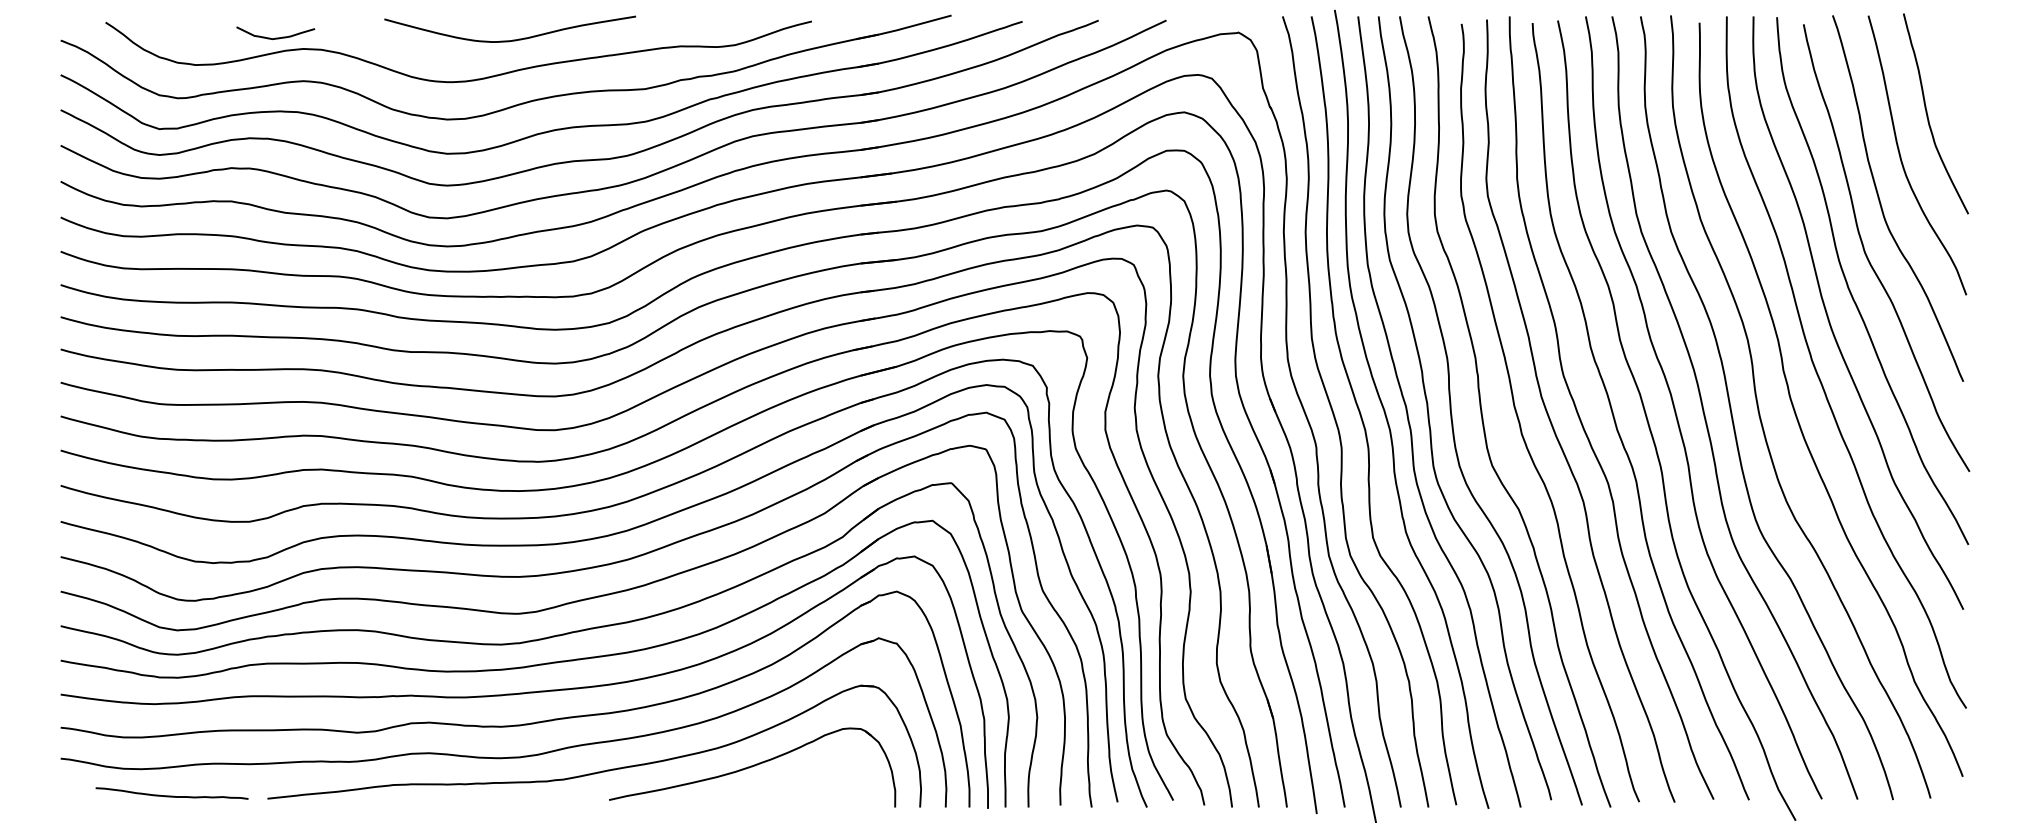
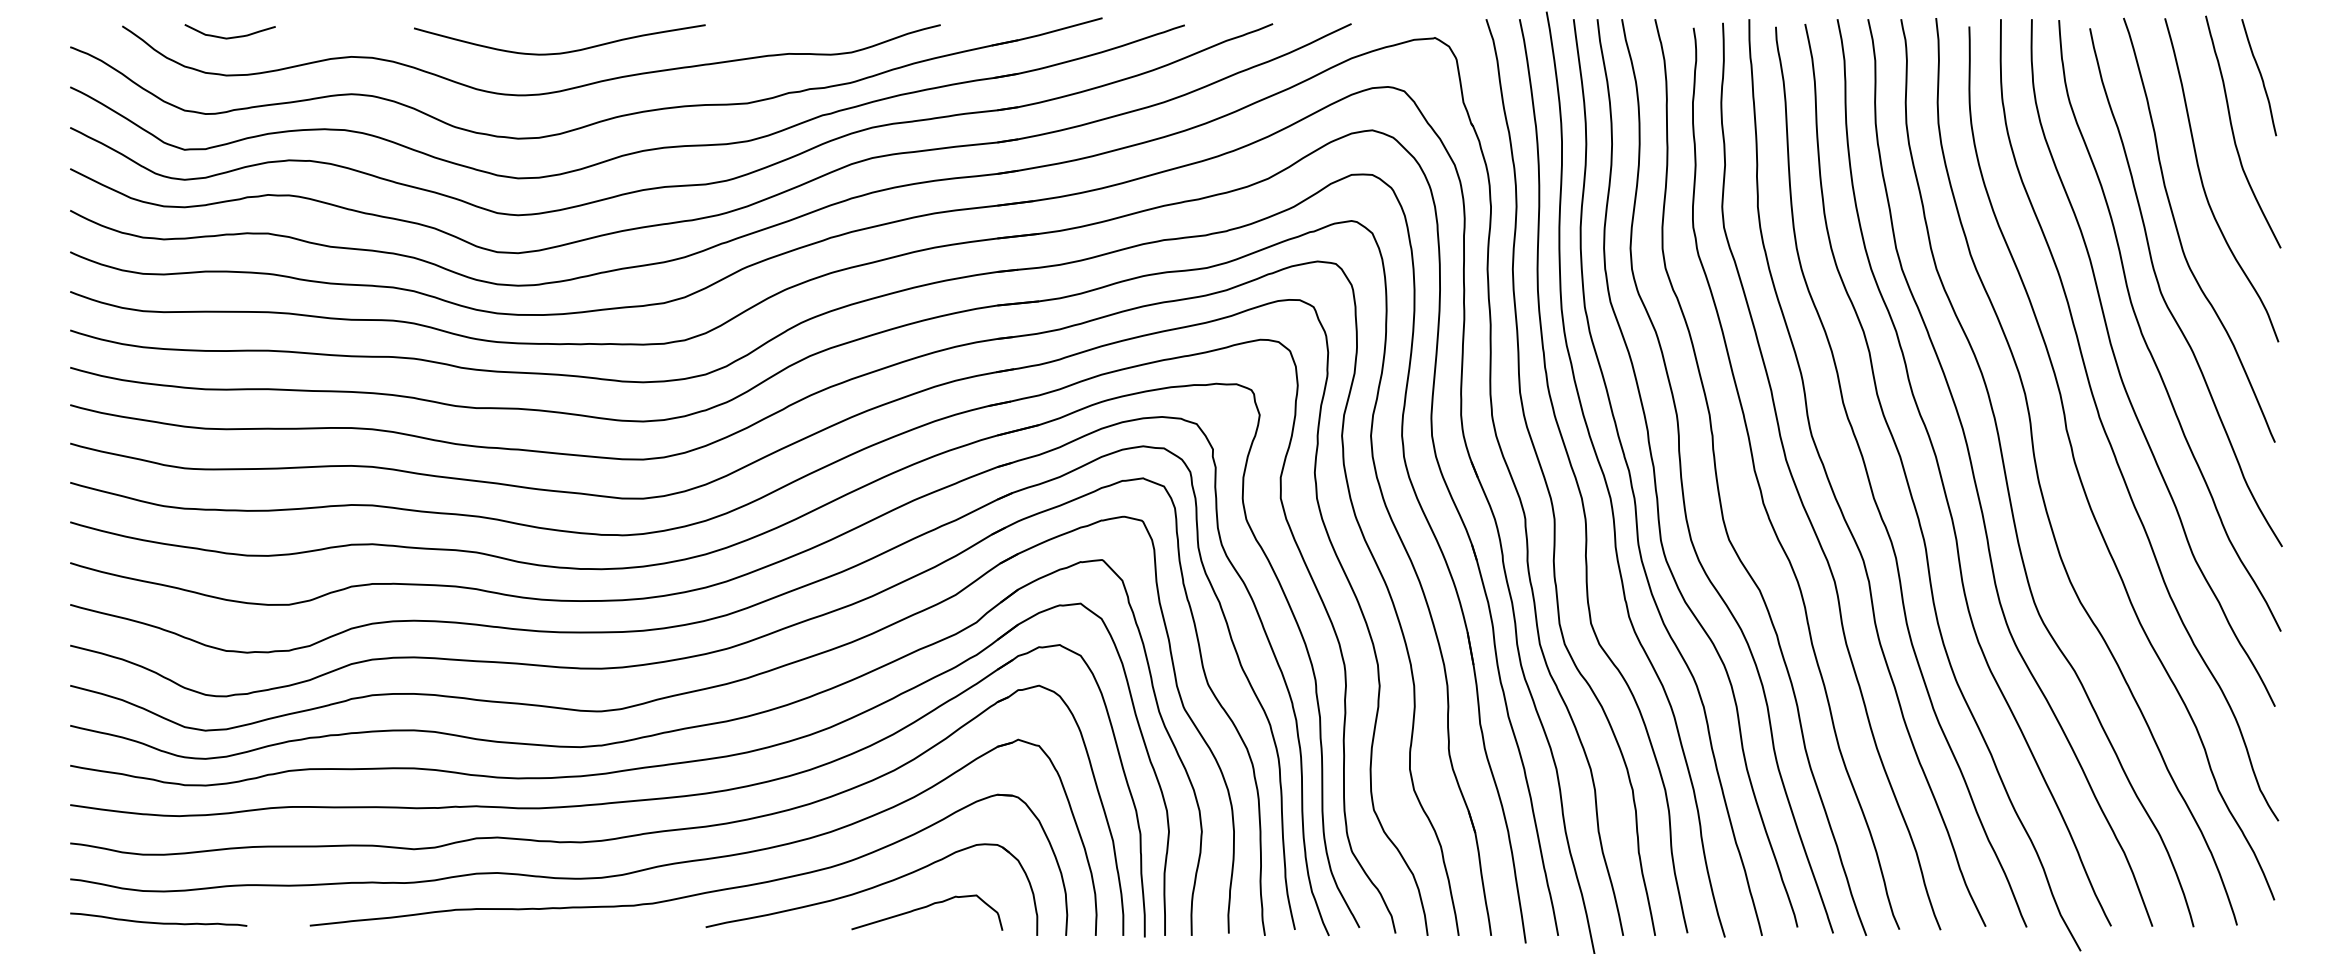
curve: (275, 37) -> (229, 36), moved
curve: (512, 39) -> (562, 51), moved
curve: (1950, 66) -> (2260, 77), added
curve: (799, 783) -> (926, 908), added
curve: (171, 795) -> (158, 921), moved

